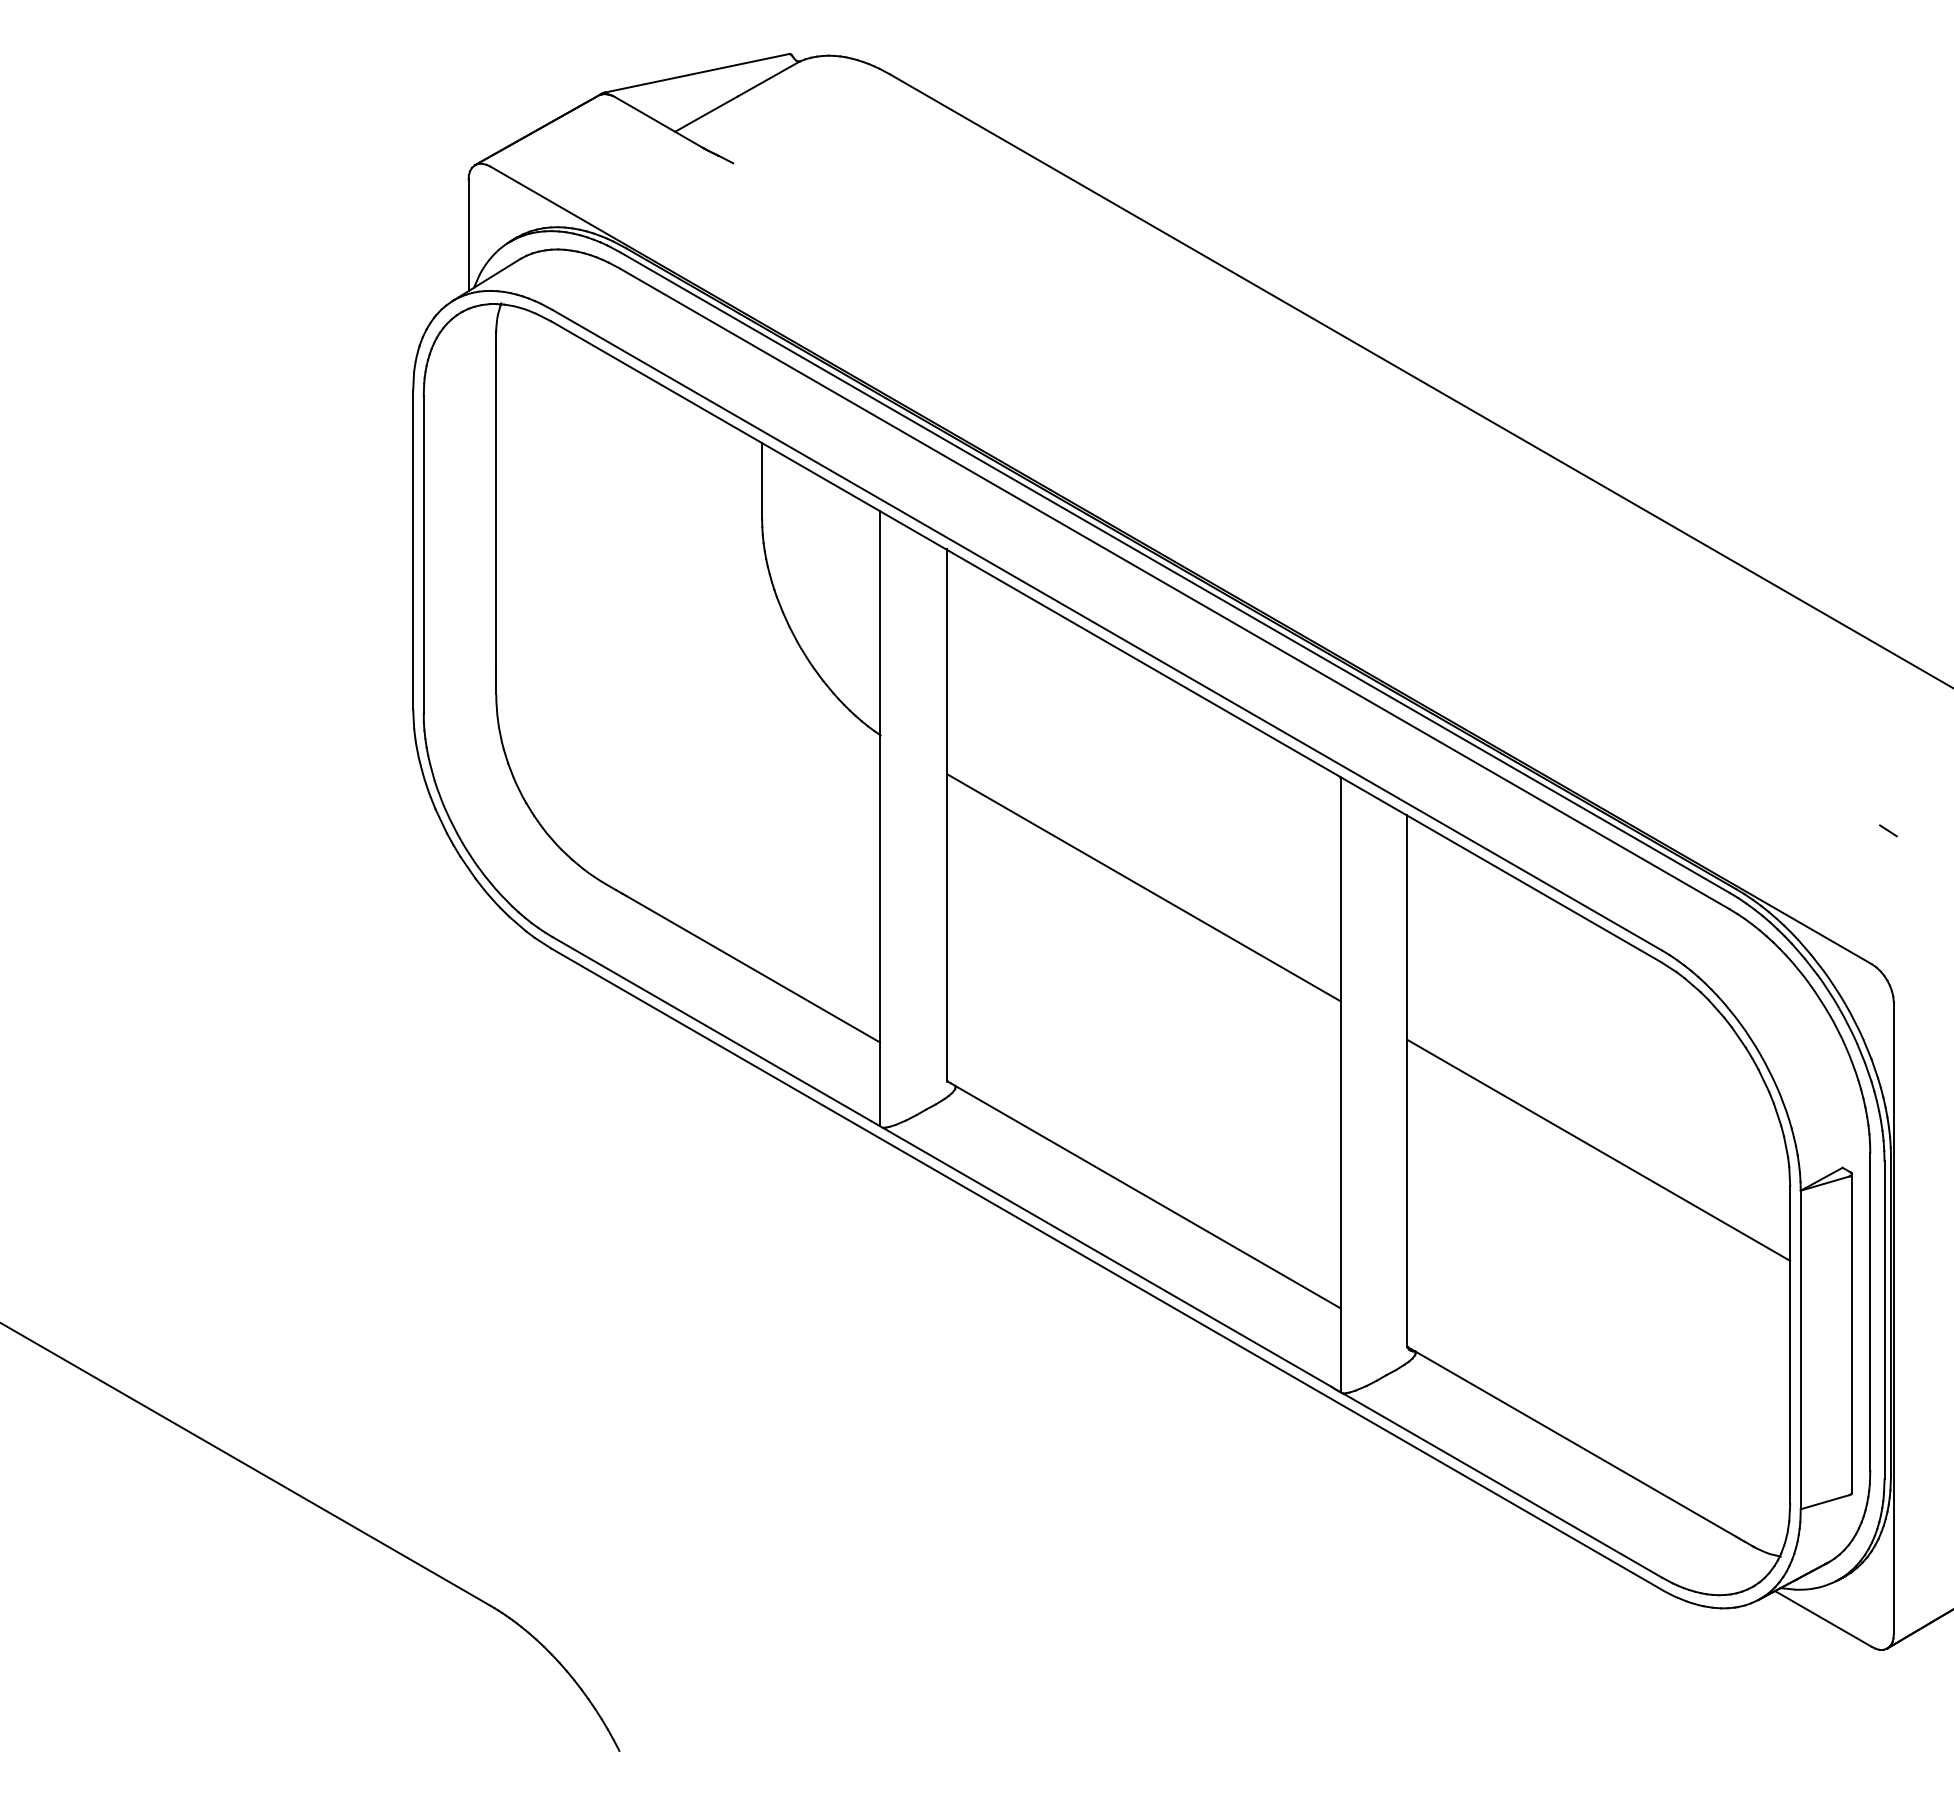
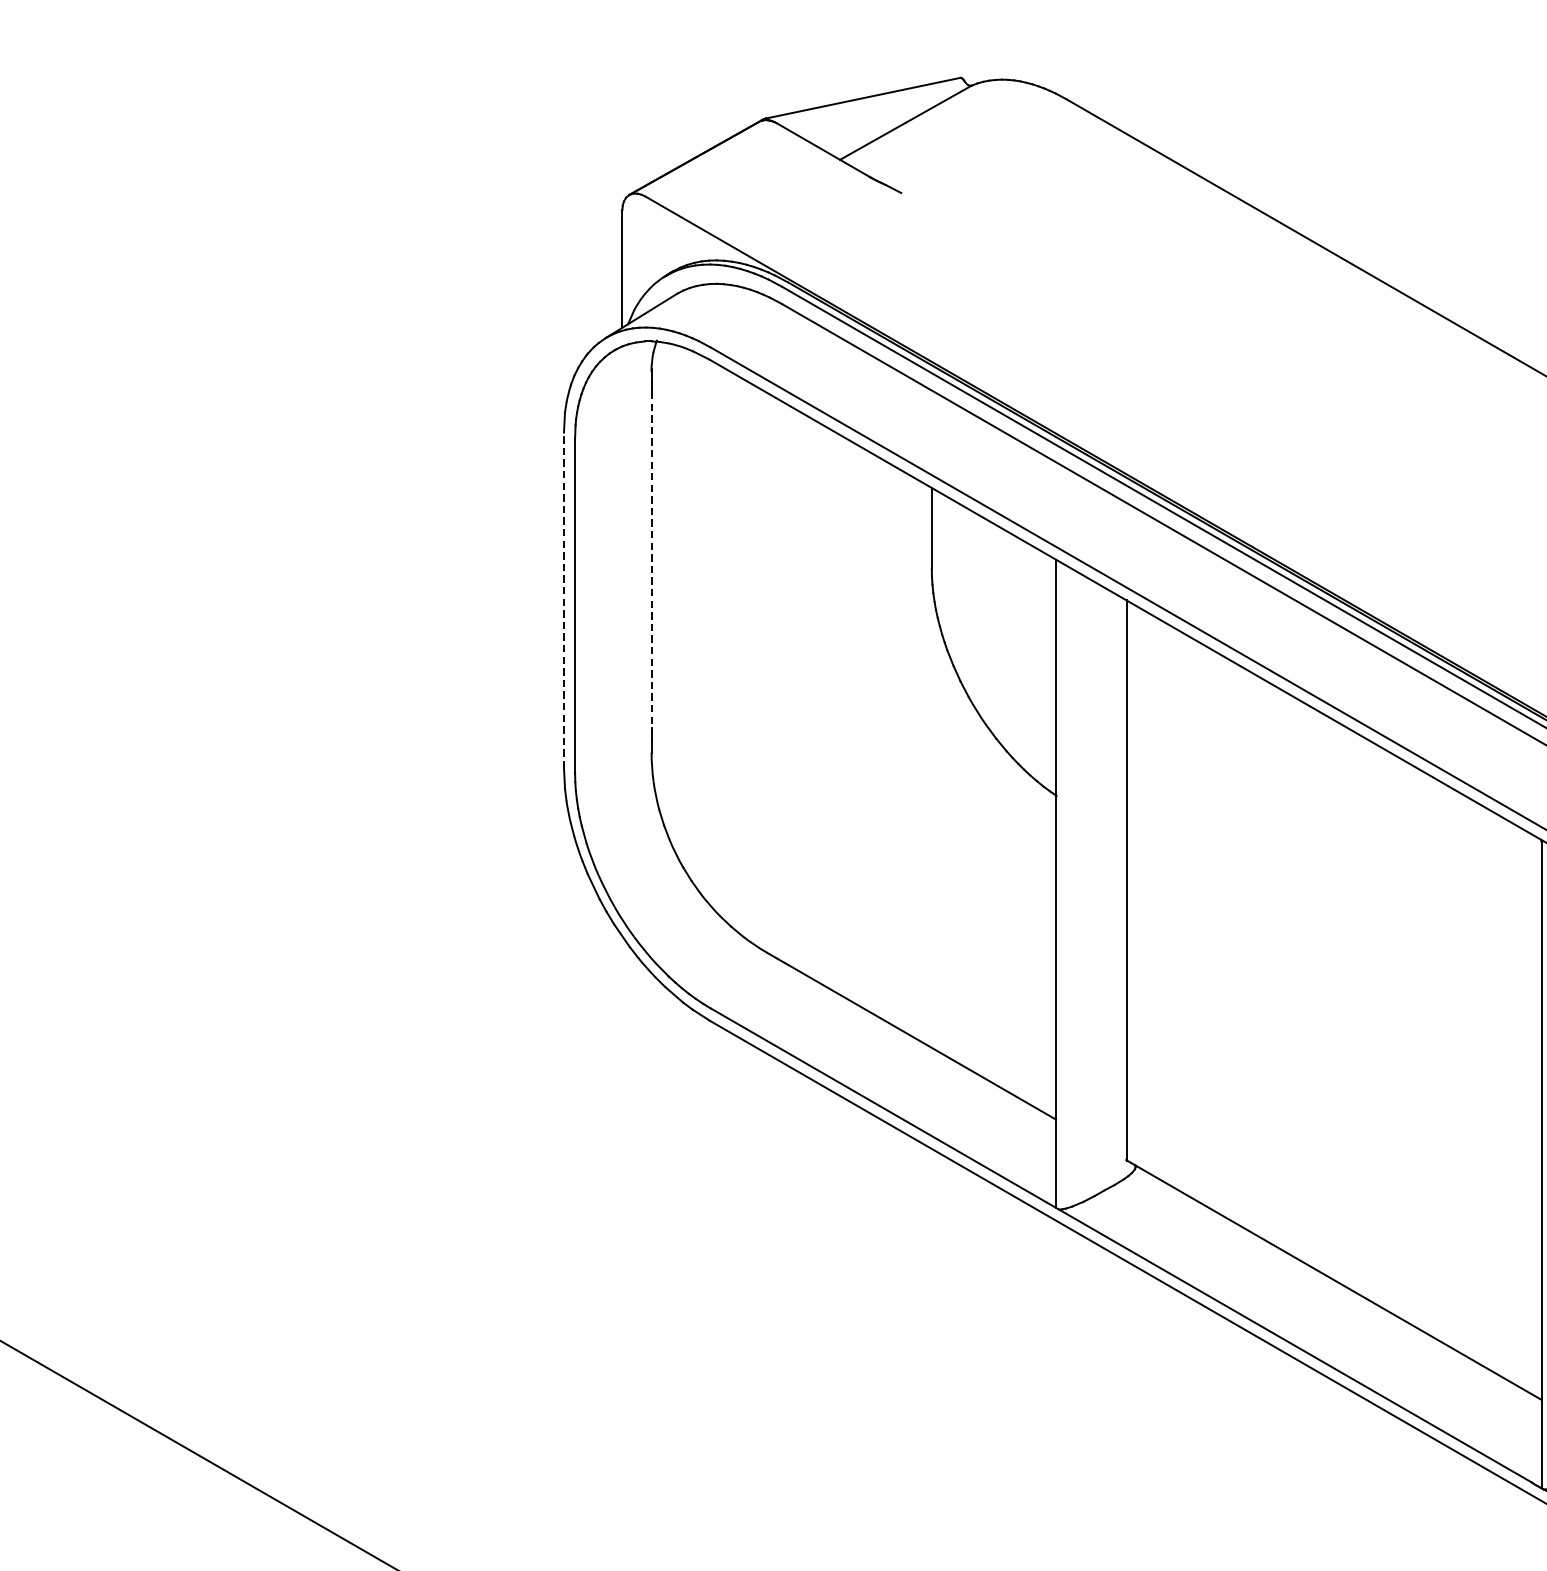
line: (496, 511) -> (651, 560), solid -> dashed
line: (413, 549) -> (564, 600), solid -> dashed
line: (1143, 887) -> (1333, 956), removed

